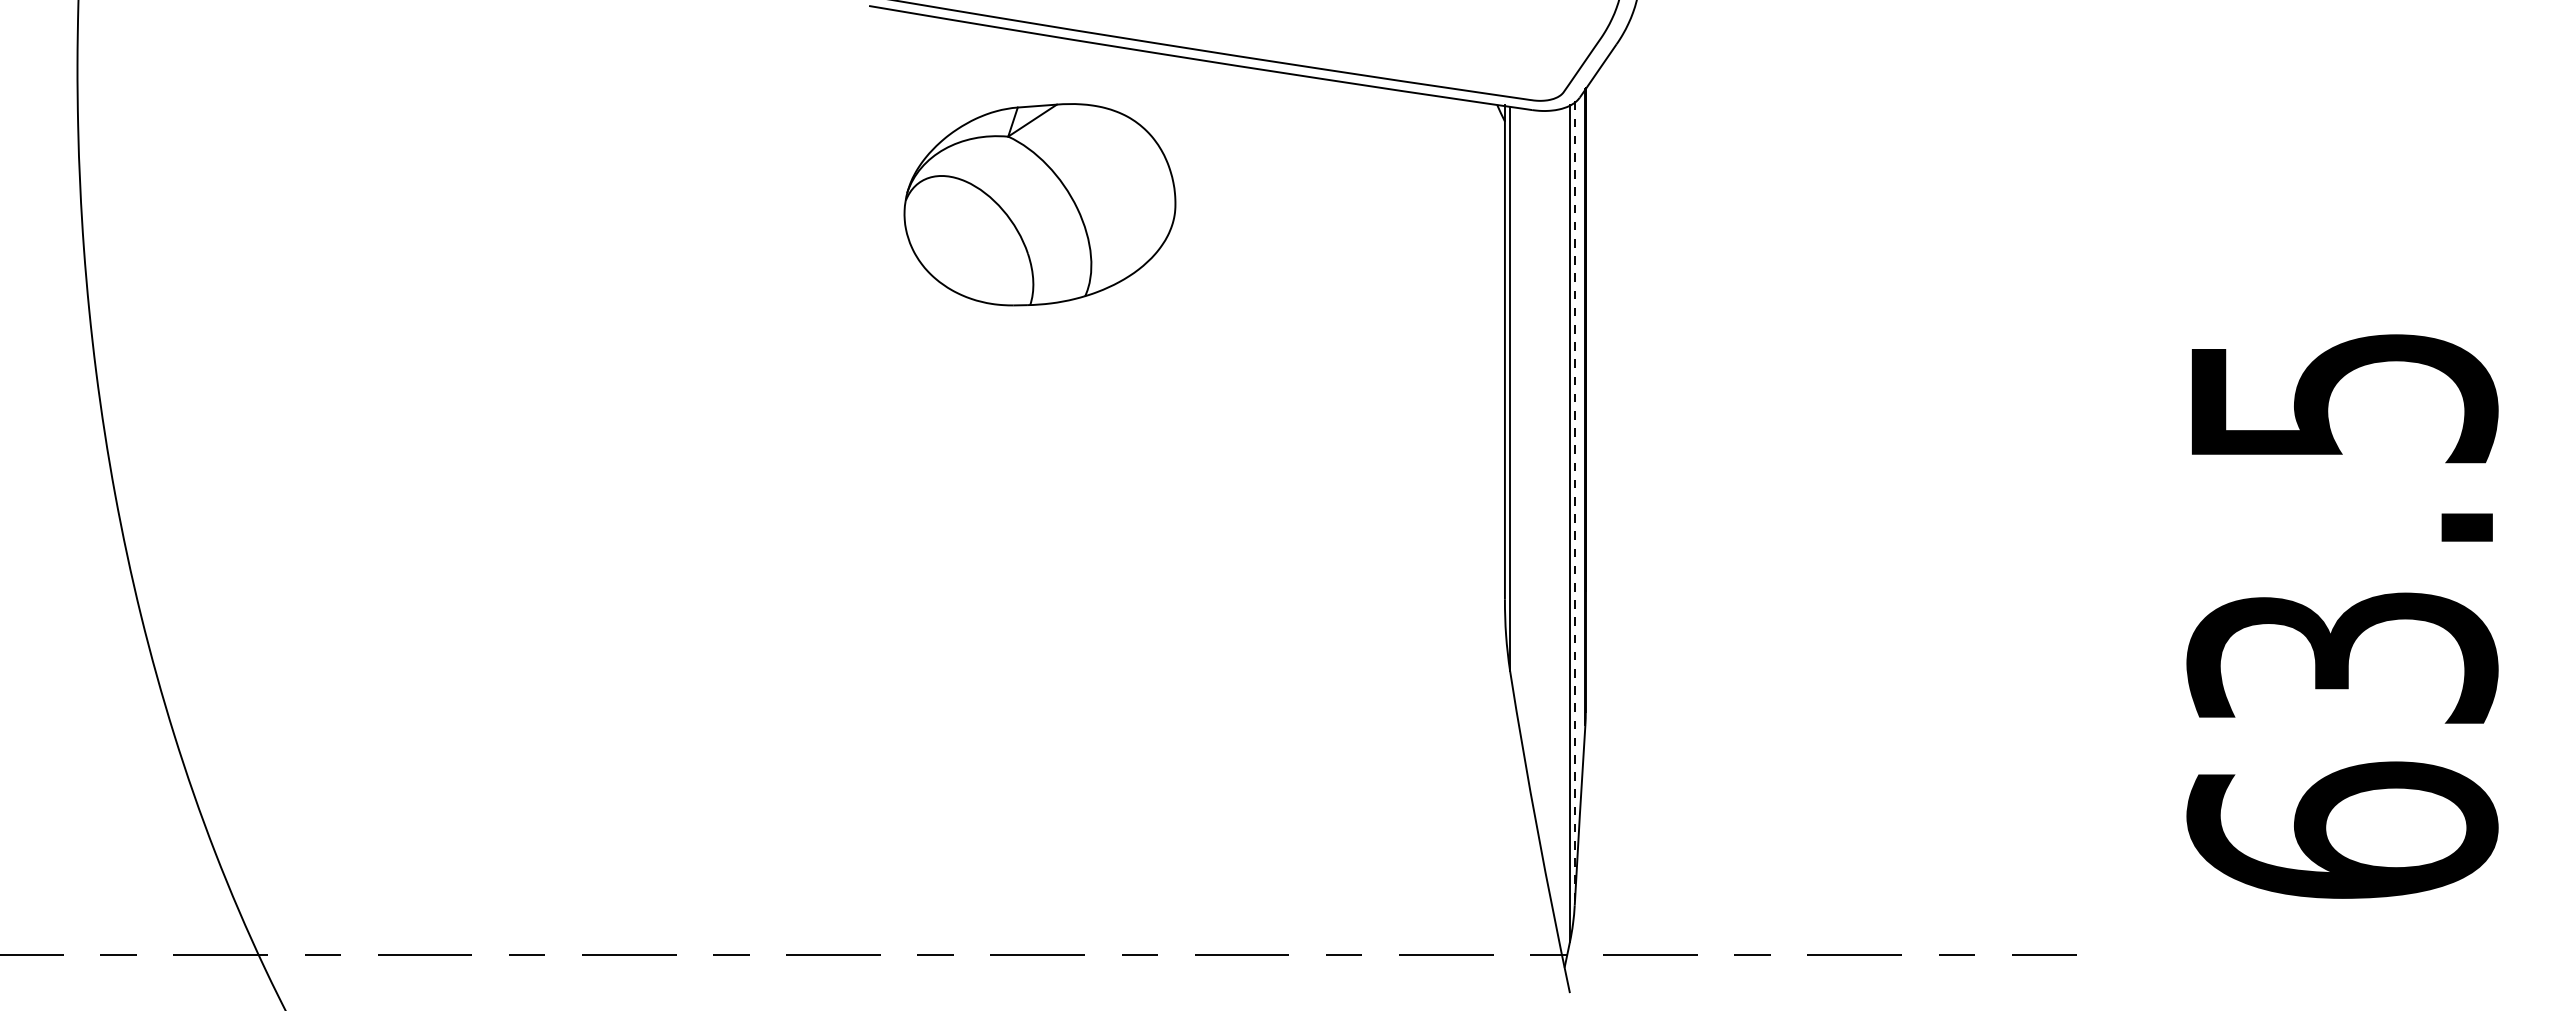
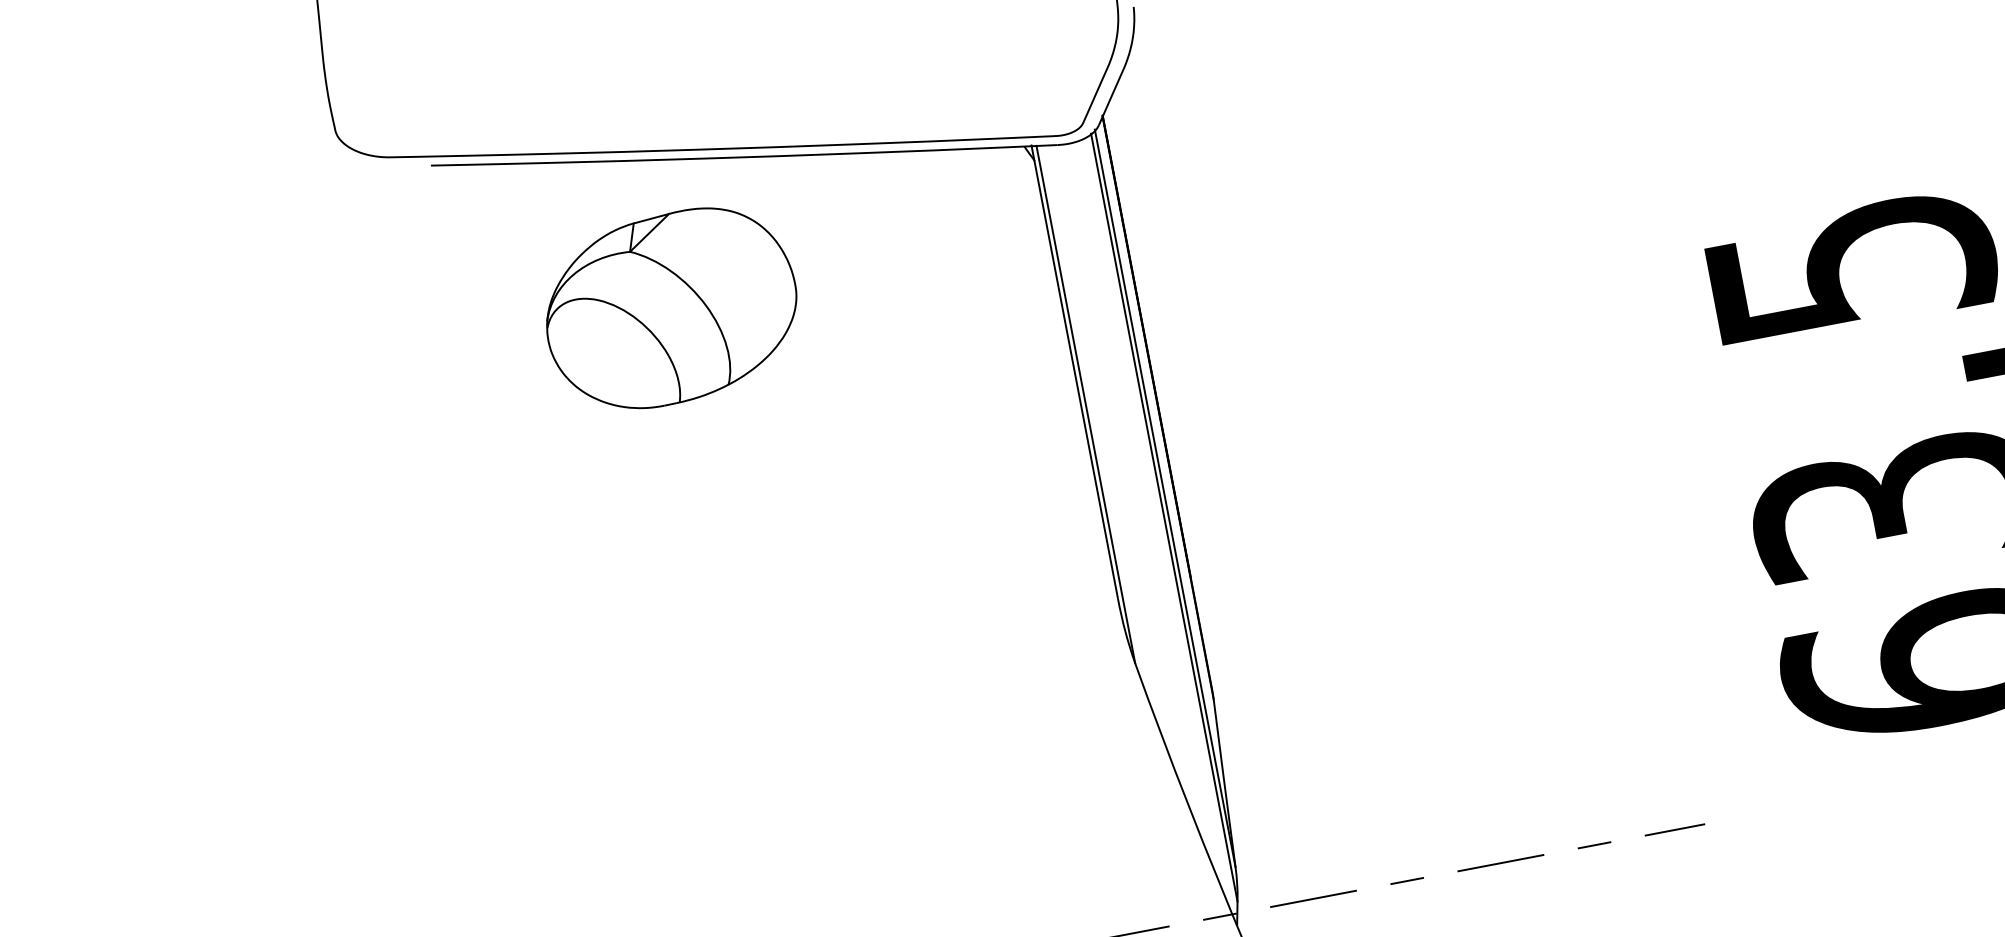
part: (1039, 204) -> (670, 308), moved
line: (1574, 503) -> (1164, 498), dashed -> solid

